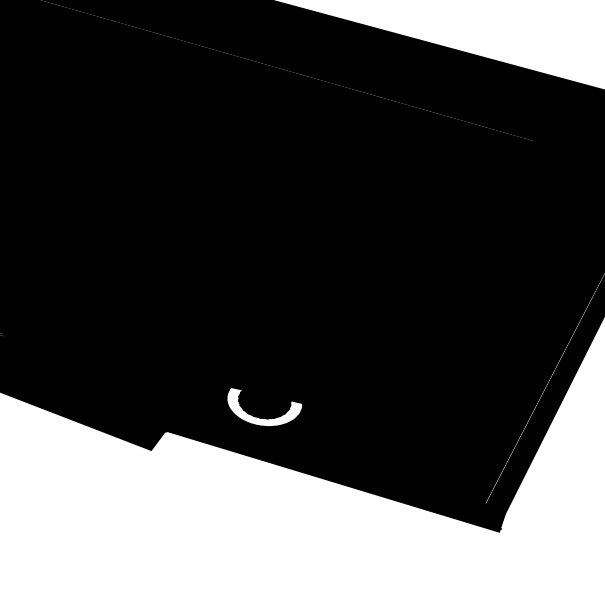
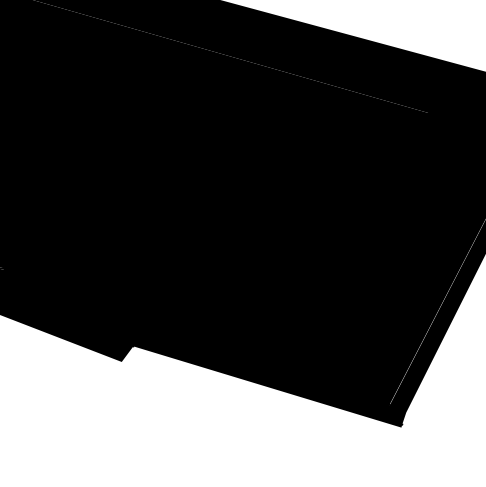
fill: (264, 406) -> (212, 326), added

